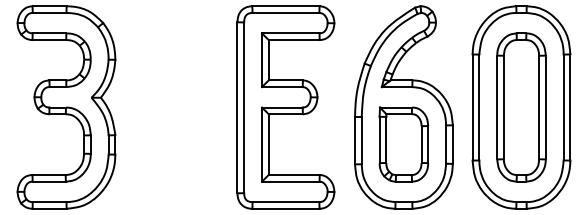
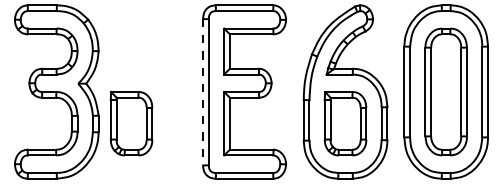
line: (237, 108) -> (203, 92), solid -> dashed
part: (153, 144) -> (131, 123), added

